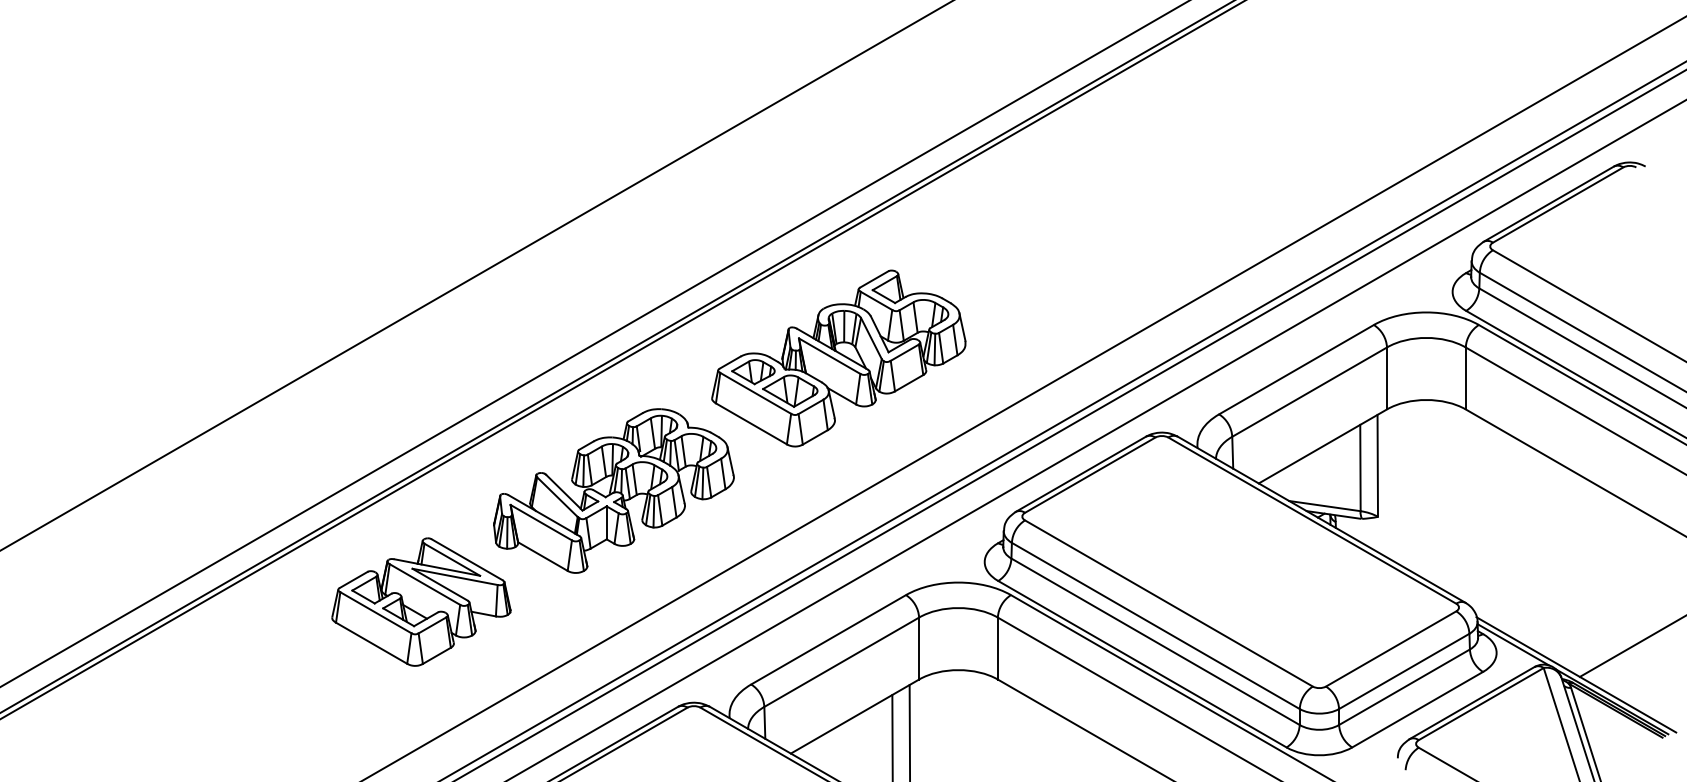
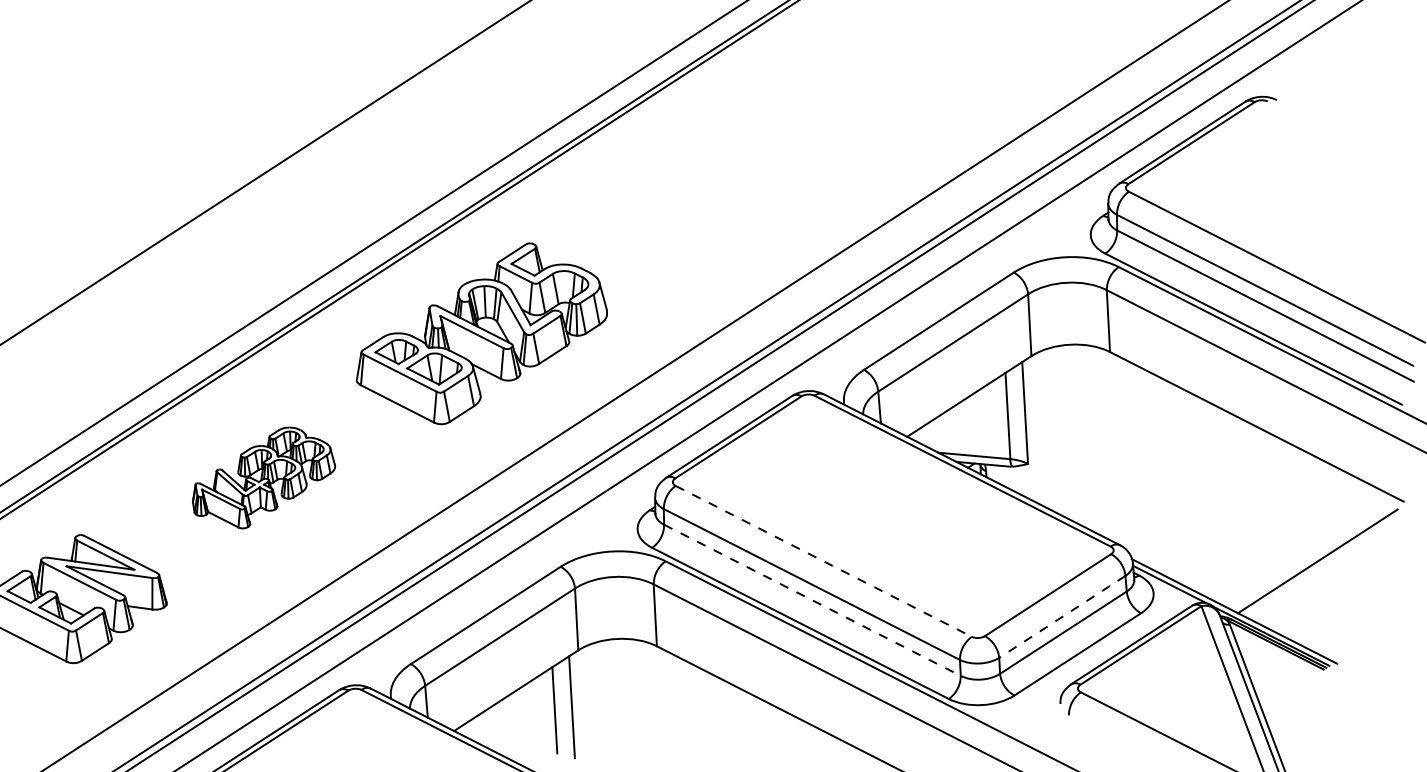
part: (613, 490) -> (263, 477), size x0.6
line: (1169, 603) -> (824, 561), solid -> dashed
line: (1156, 642) -> (813, 600), solid -> dashed
line: (1403, 671) -> (1061, 617), solid -> dashed

